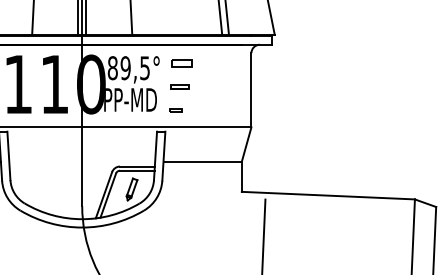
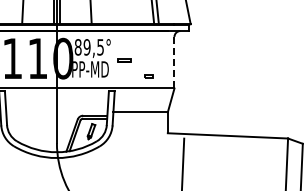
part: (180, 62) -> (125, 43), removed
line: (251, 89) -> (174, 62), solid -> dashed
part: (175, 110) -> (148, 76), moved

